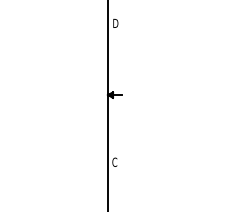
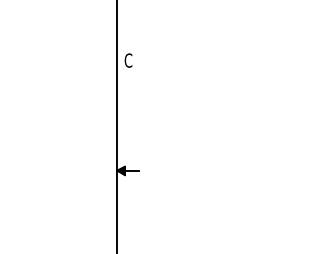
text: (115, 23) -> (128, 60), D -> C

